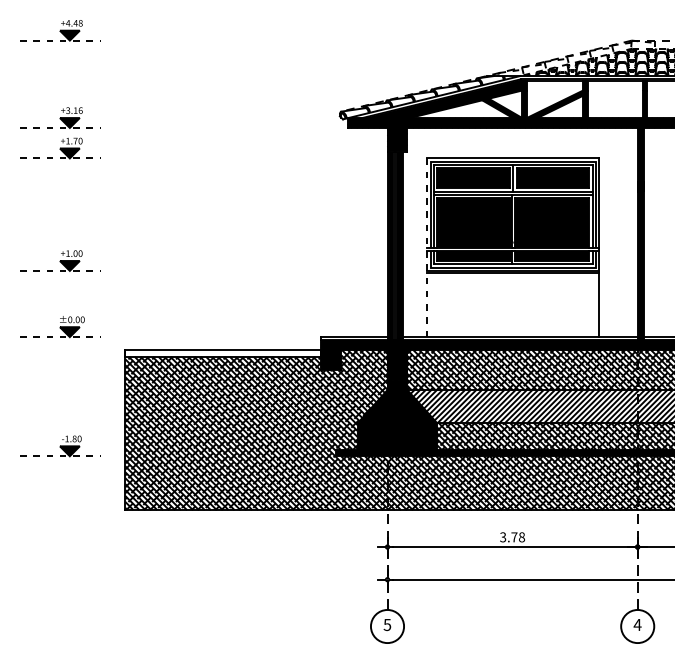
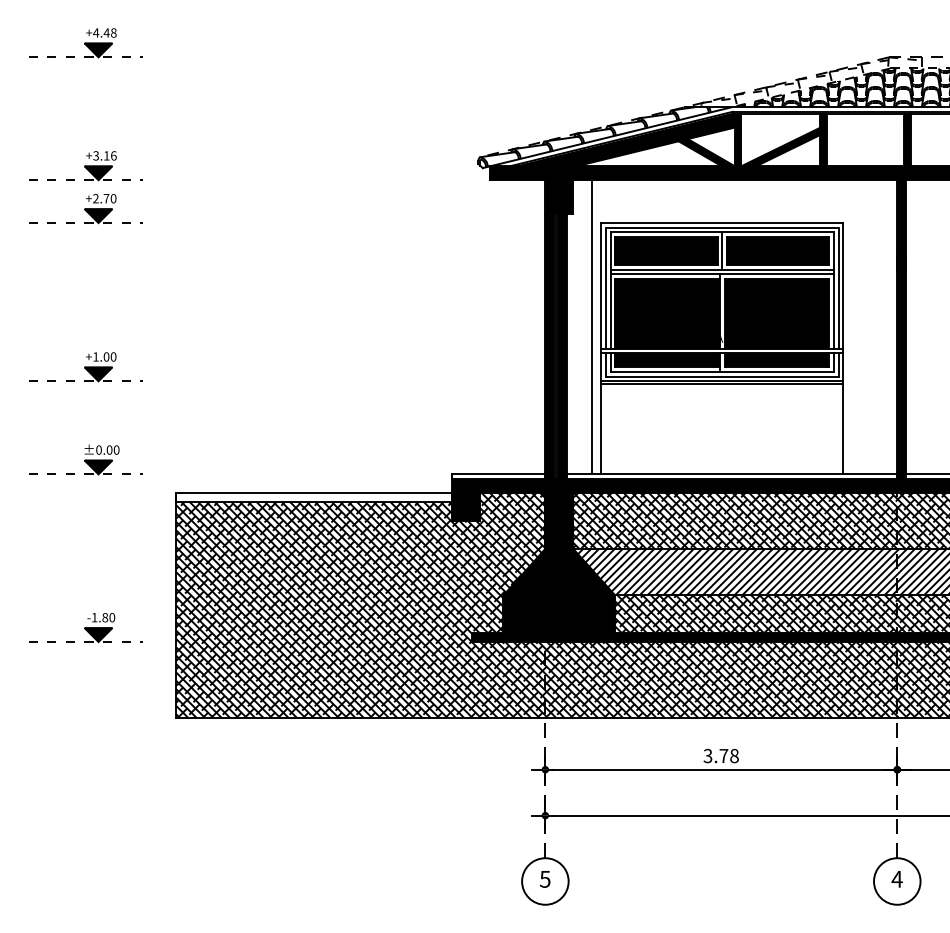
text: (67, 140) -> (95, 198), +1.70 -> +2.70
line: (420, 232) -> (591, 327), added
line: (427, 247) -> (601, 348), dashed -> solid

